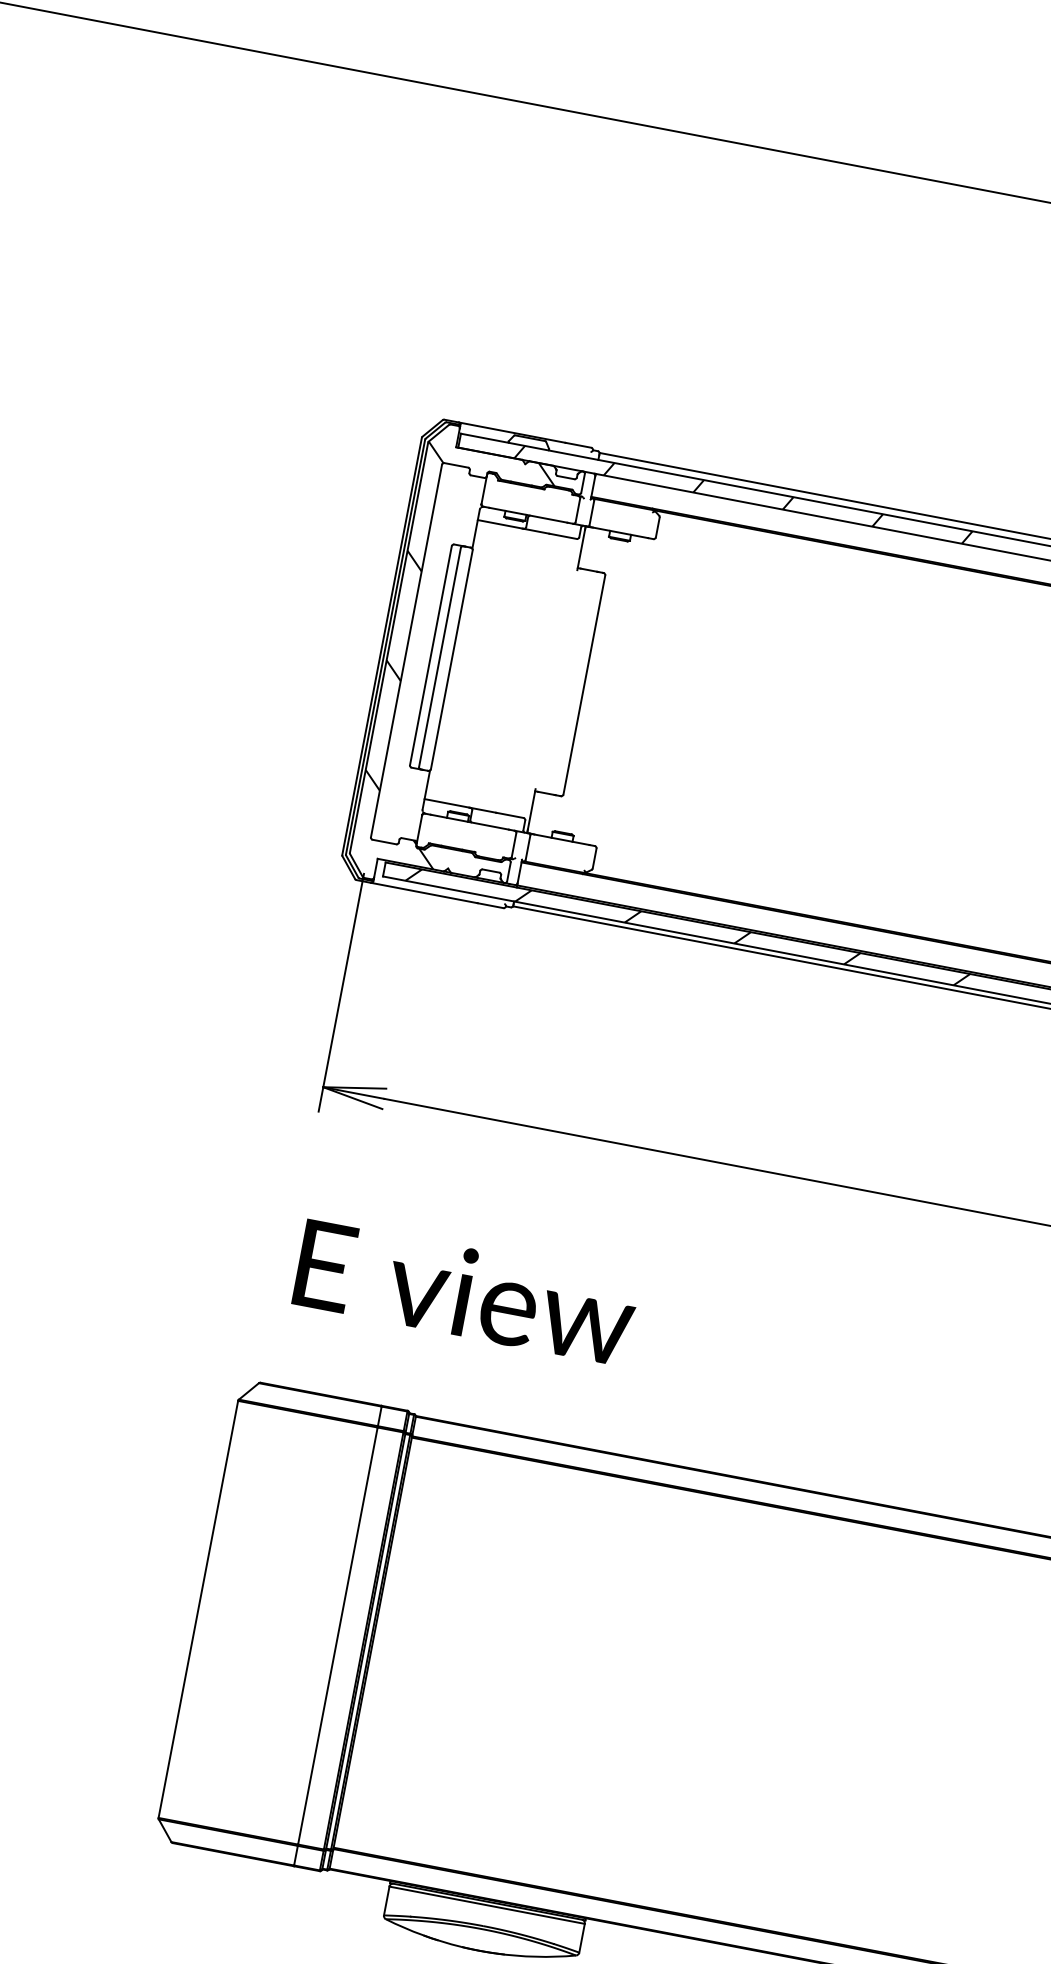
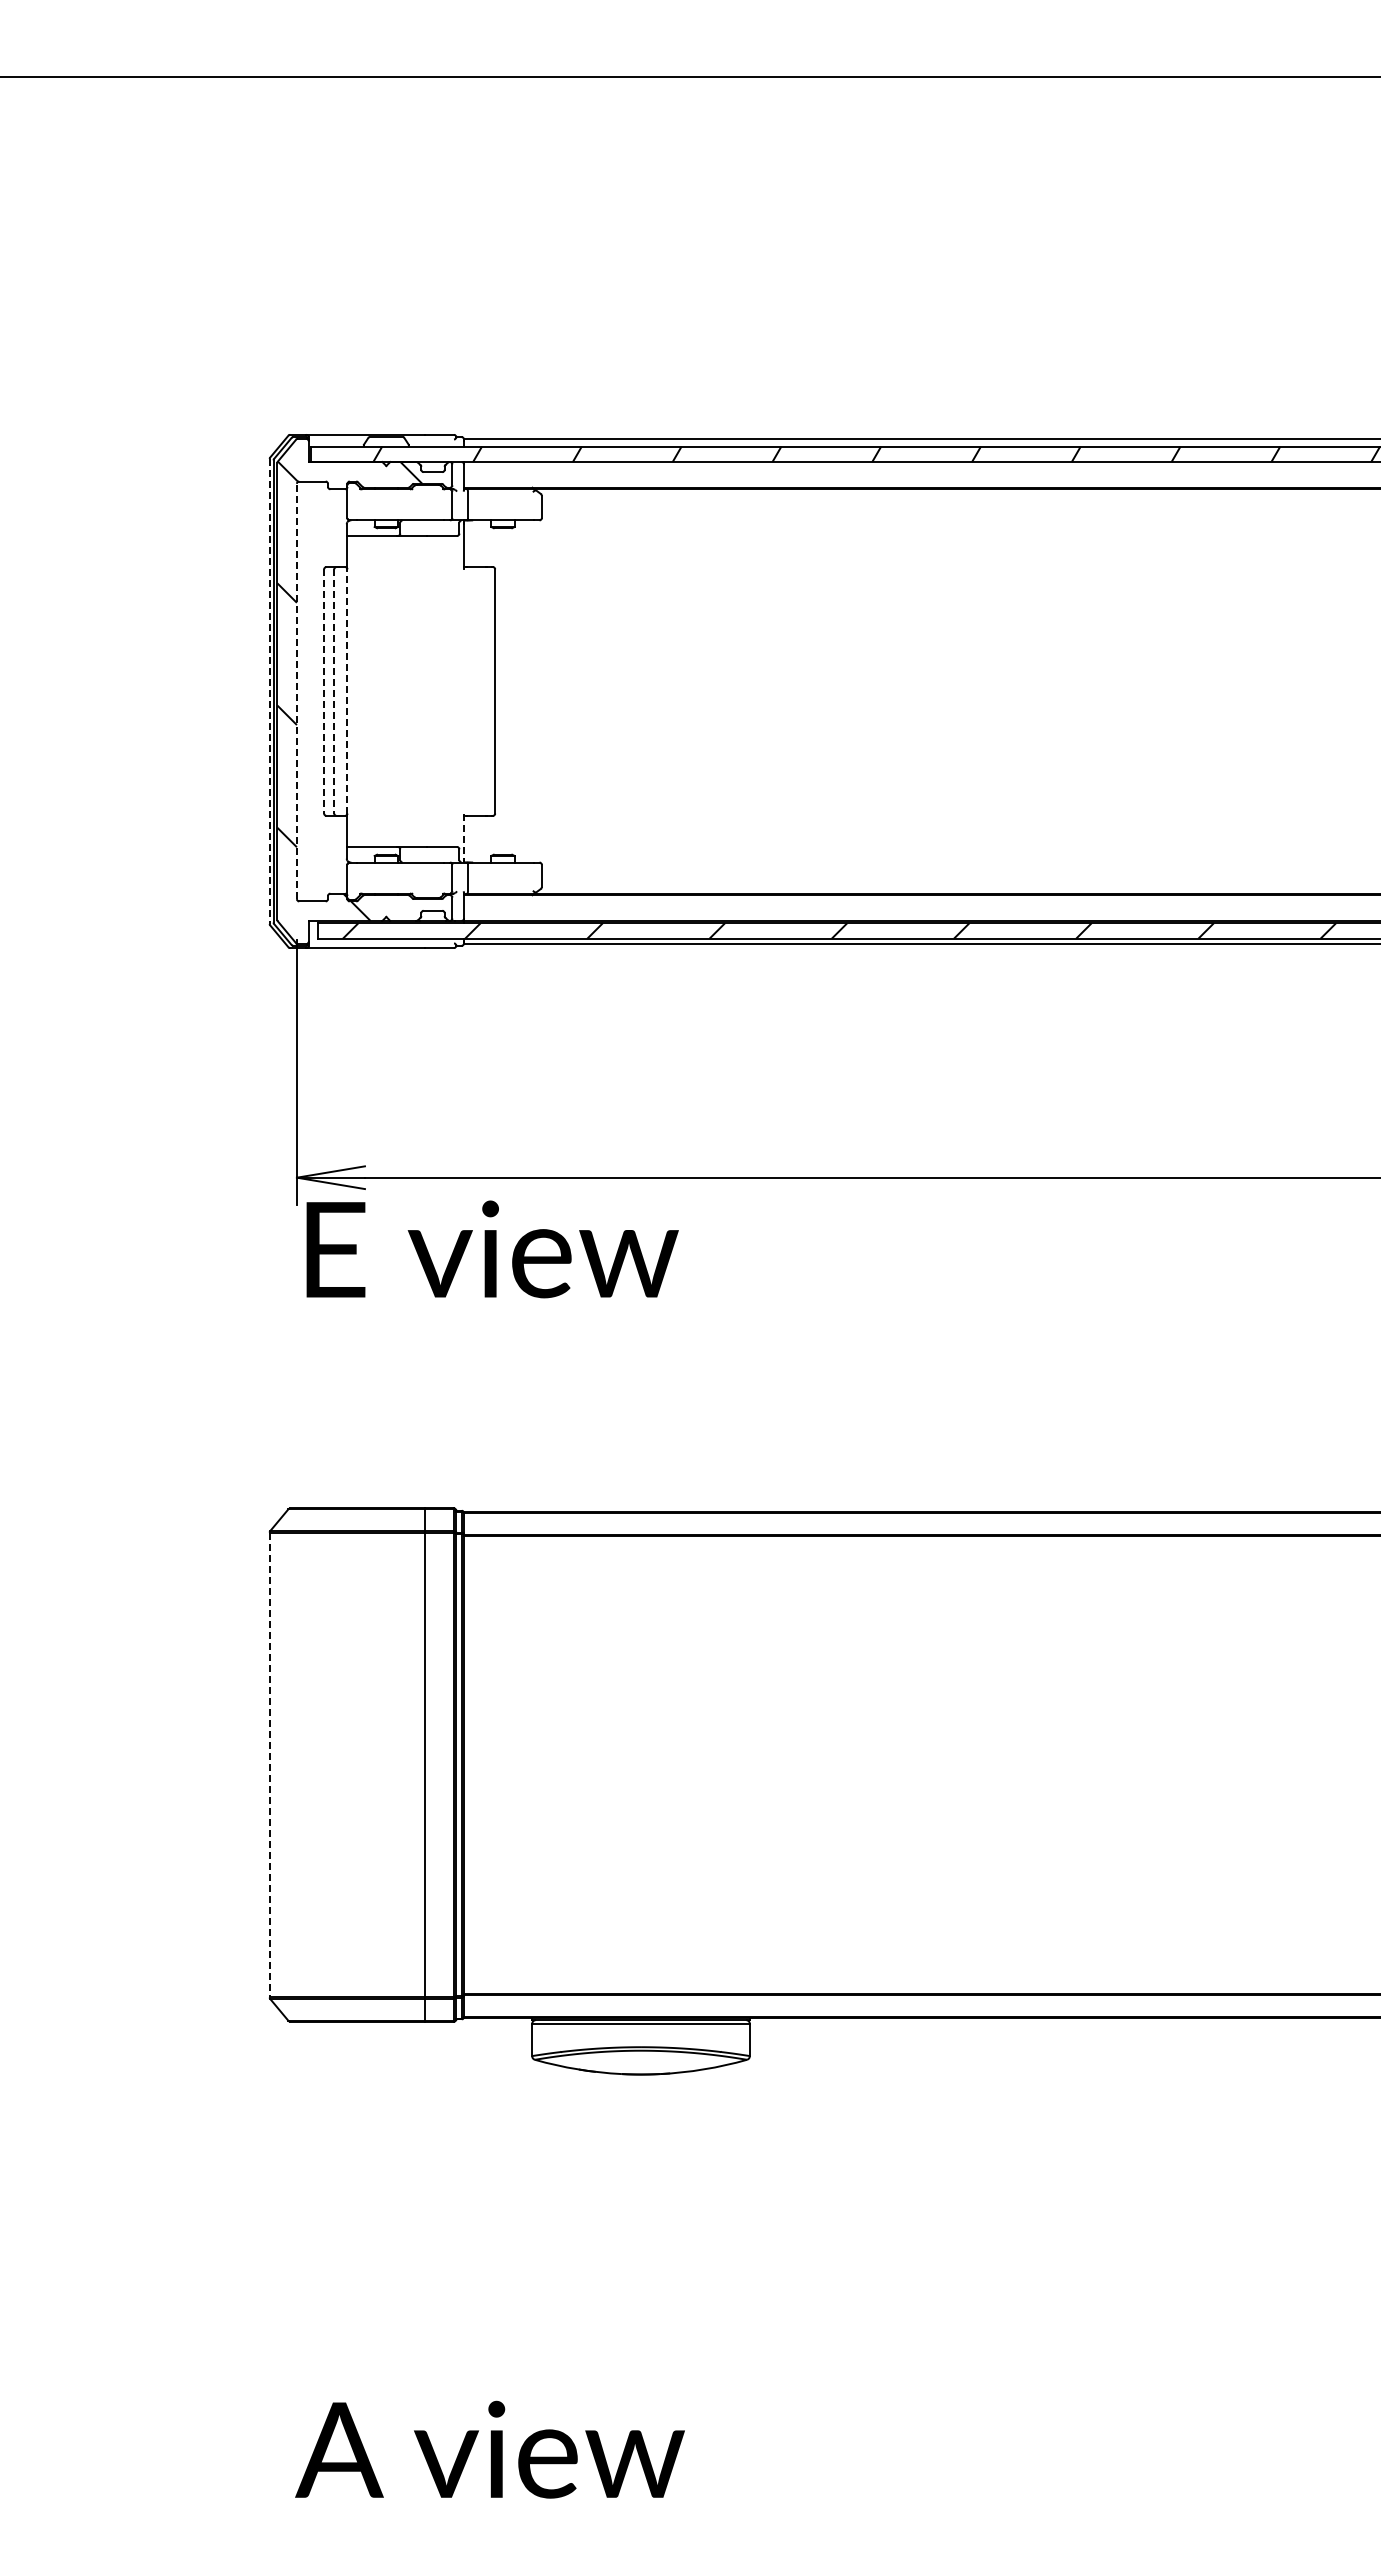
line: (381, 646) -> (269, 691), solid -> dashed
line: (406, 651) -> (296, 691), solid -> dashed
line: (431, 655) -> (324, 691), solid -> dashed
line: (440, 657) -> (334, 691), solid -> dashed
line: (452, 658) -> (347, 690), solid -> dashed
line: (532, 809) -> (464, 836), solid -> dashed
text: (465, 1292) -> (492, 1249), moved
line: (198, 1609) -> (269, 1765), solid -> dashed

